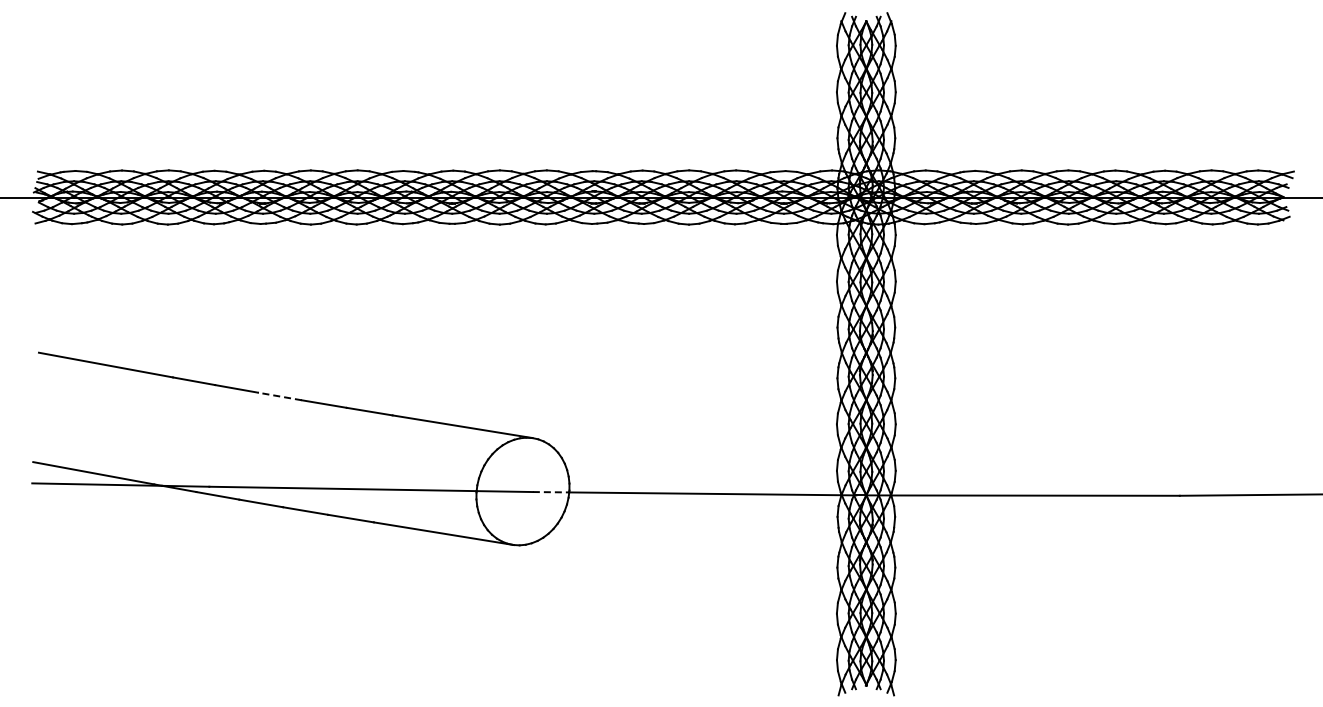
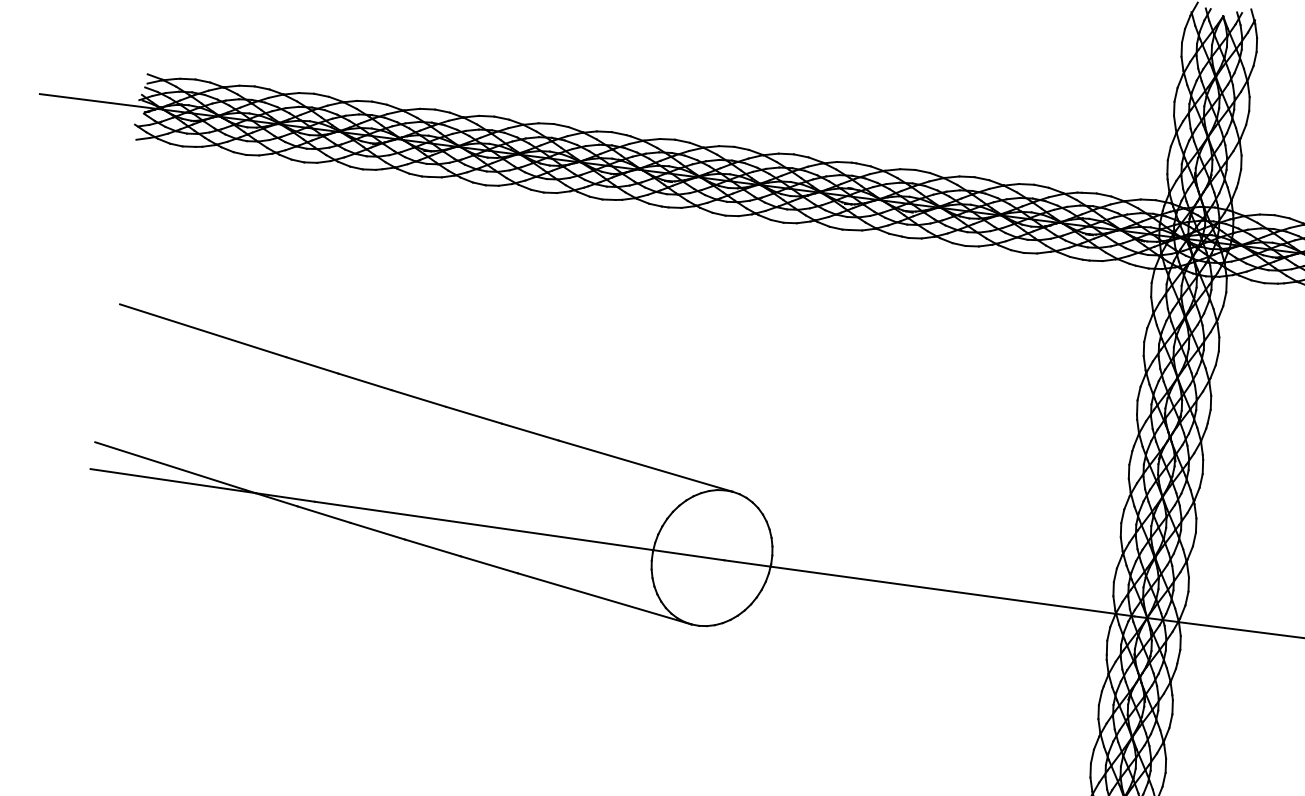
line: (279, 396) -> (418, 398), dashed -> solid
line: (551, 492) -> (748, 563), dashed -> solid

